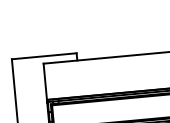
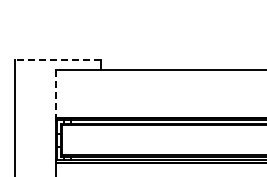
line: (43, 56) -> (57, 60), solid -> dashed
line: (45, 81) -> (56, 93), solid -> dashed

